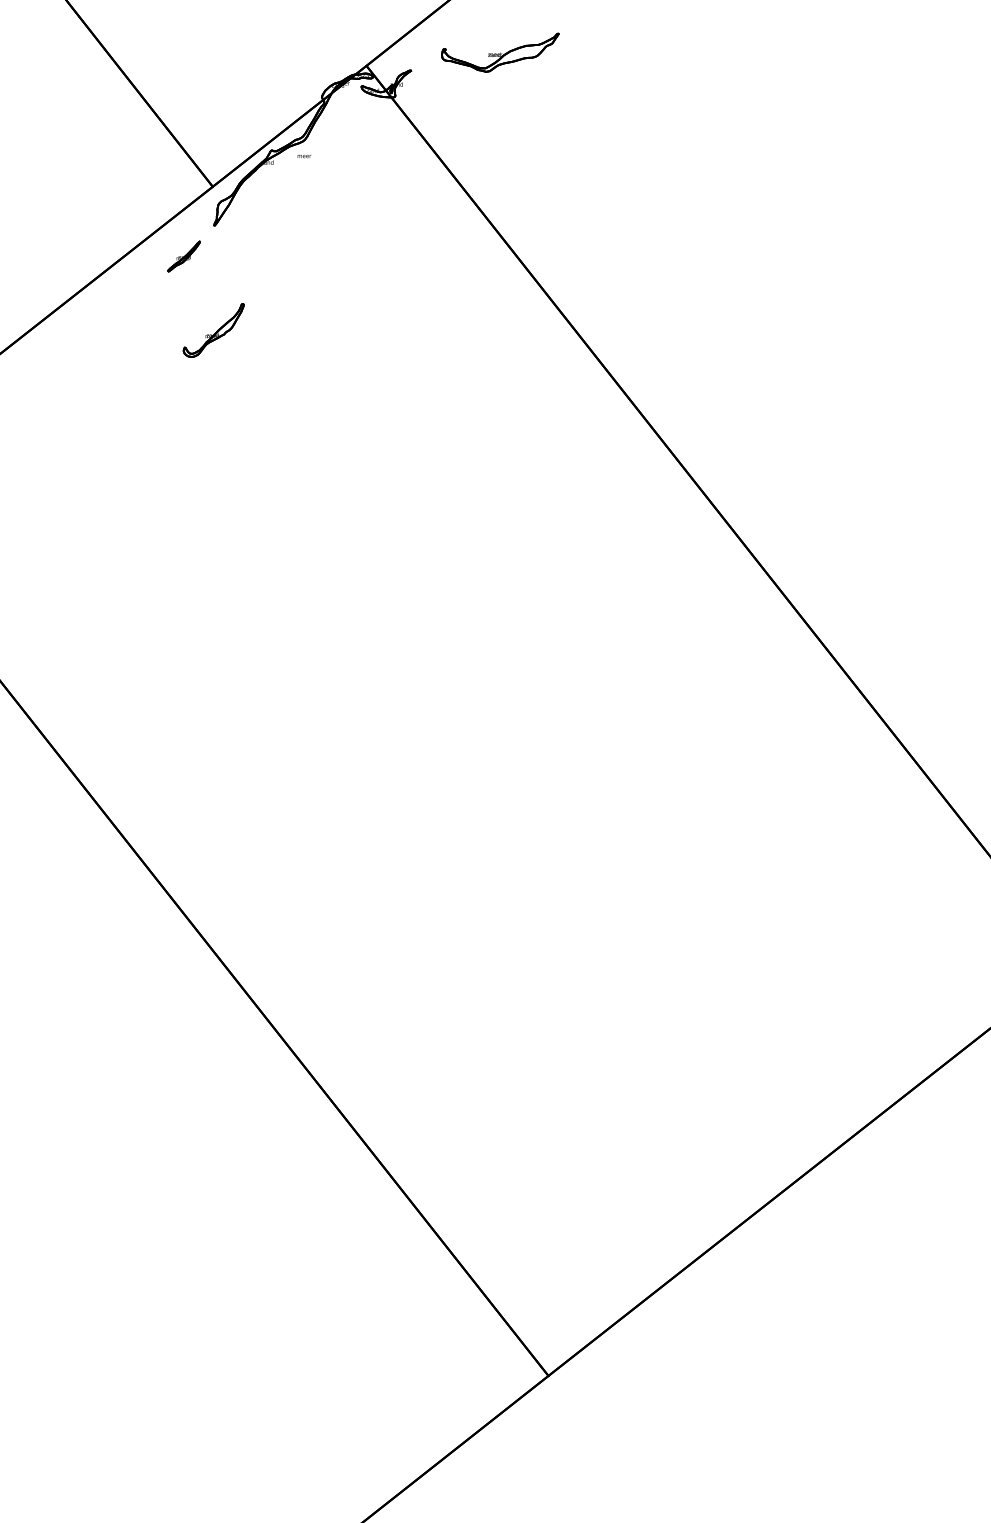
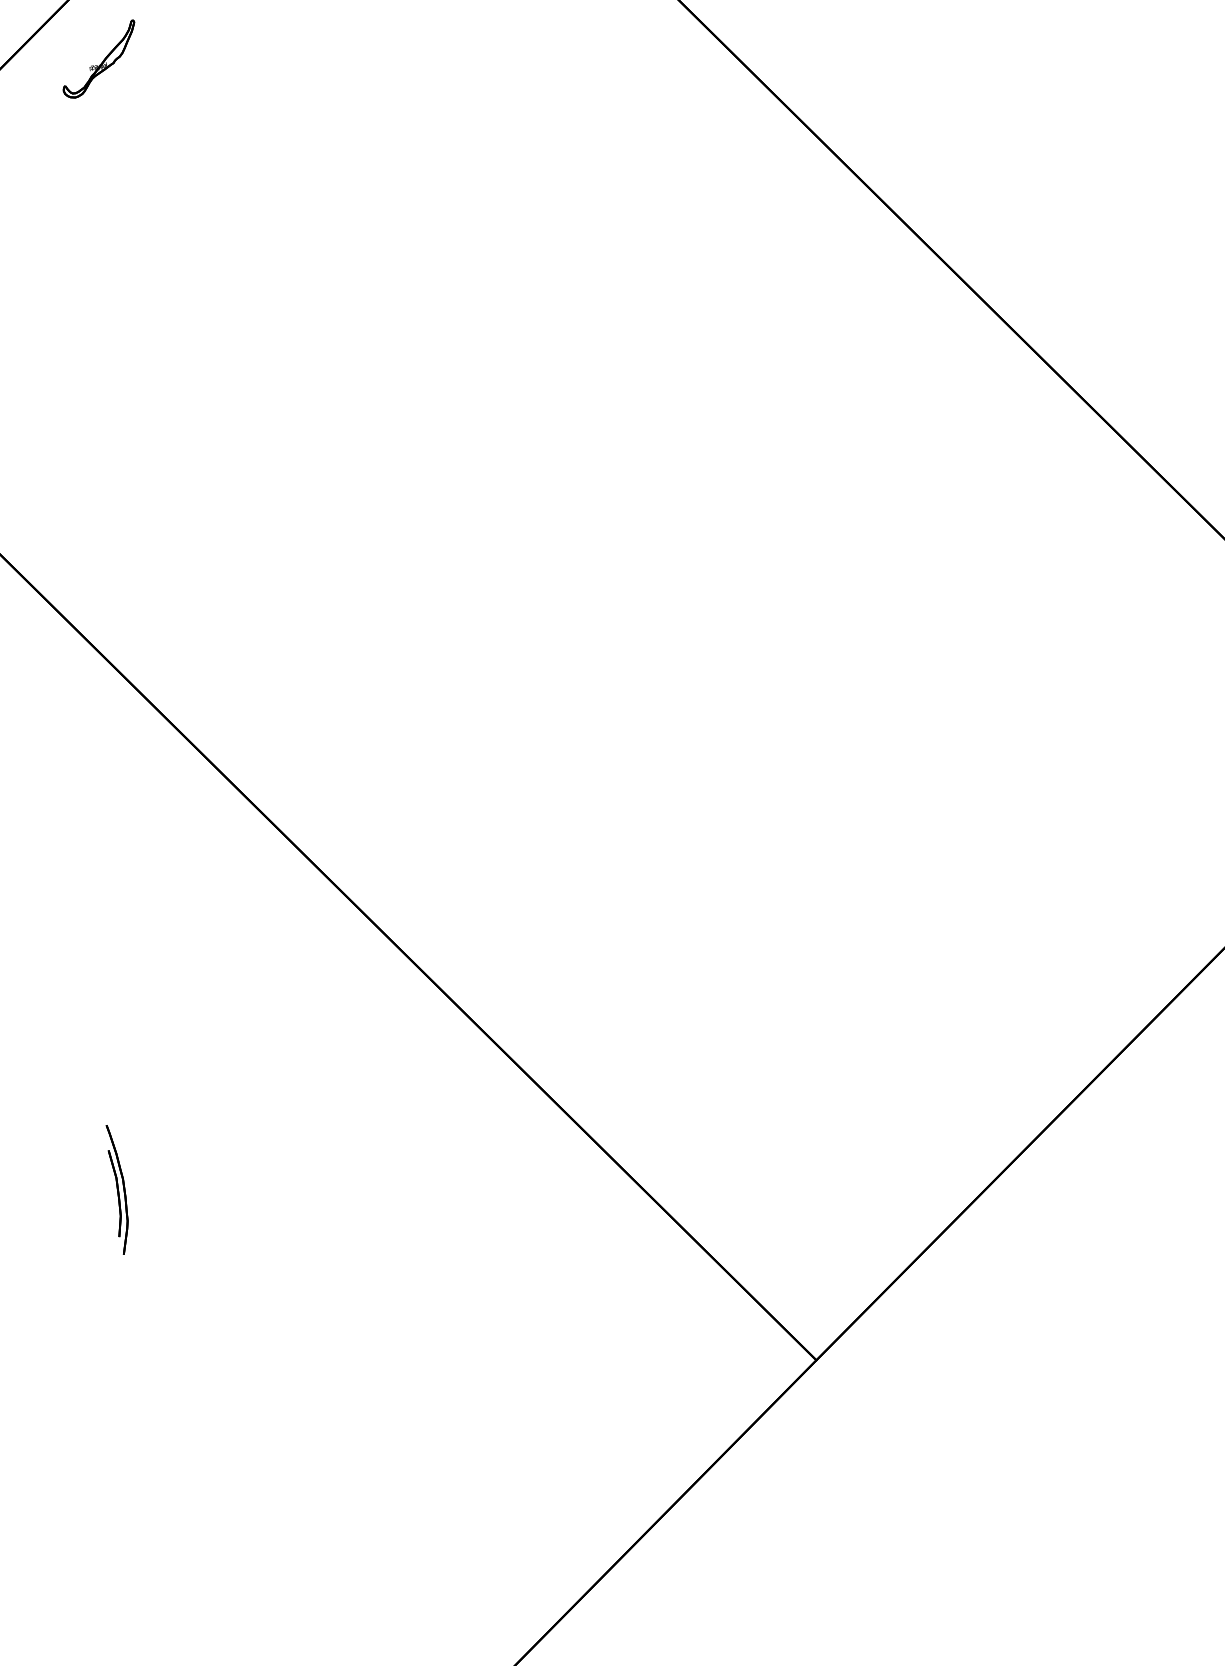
part: (213, 330) -> (98, 59), moved
part: (33, 1179) -> (118, 1189), added

